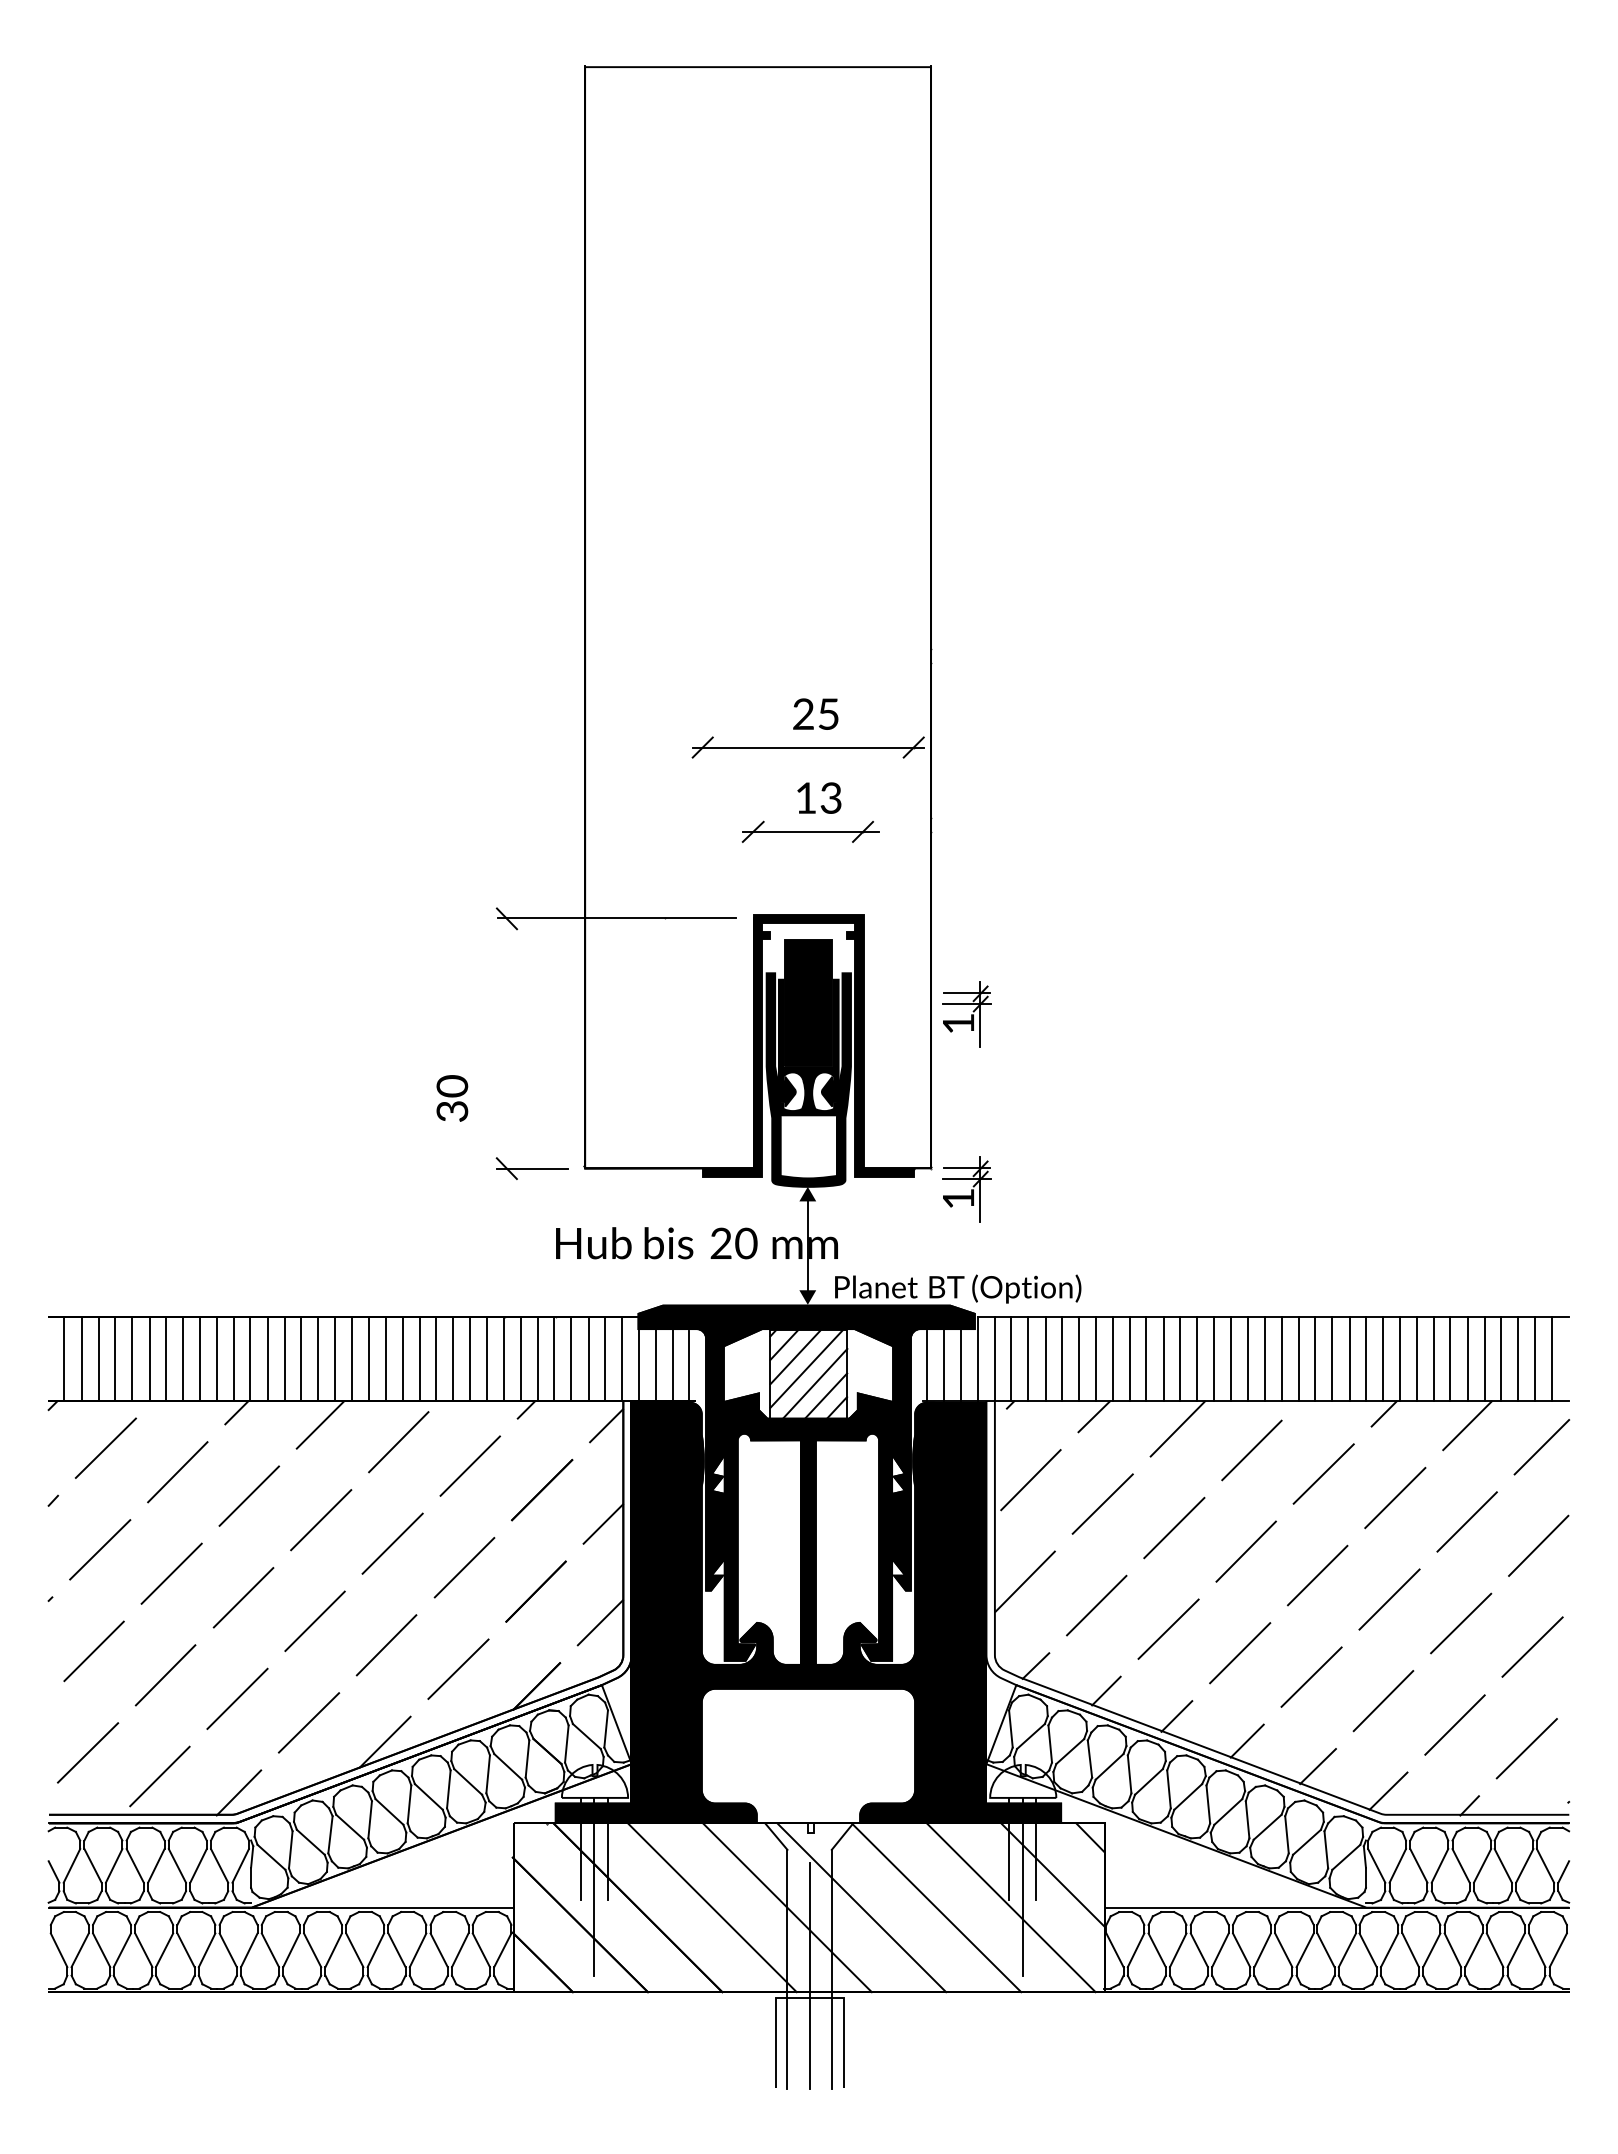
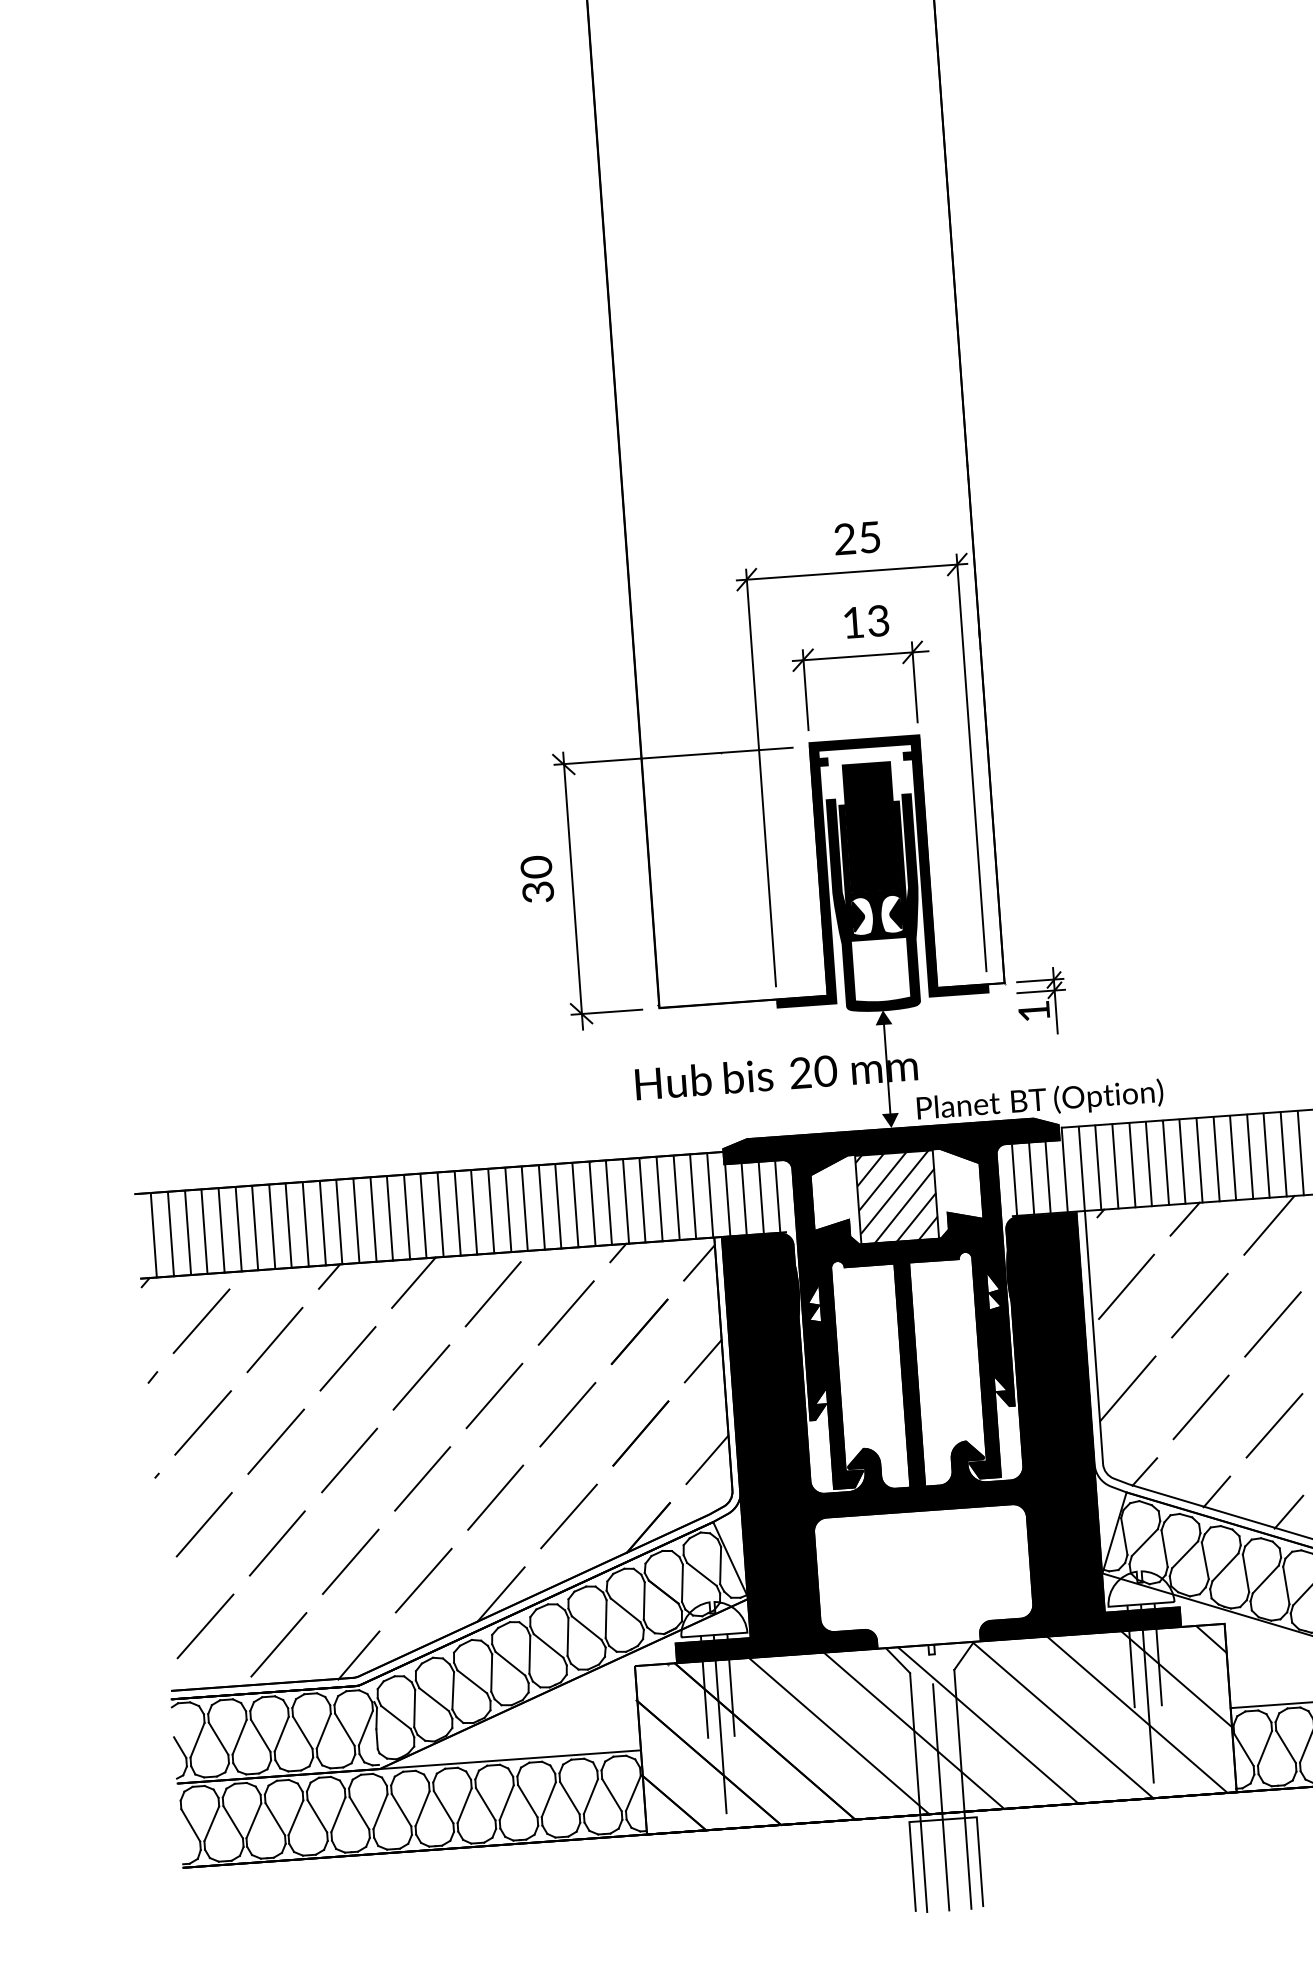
line: (753, 861) -> (805, 689), added
line: (862, 861) -> (914, 681), added
line: (702, 946) -> (760, 778), added
line: (913, 946) -> (971, 763), added
part: (966, 1014) -> (1028, 827), removed
line: (507, 1045) -> (573, 890), added
text: (452, 1098) -> (537, 879), moved

